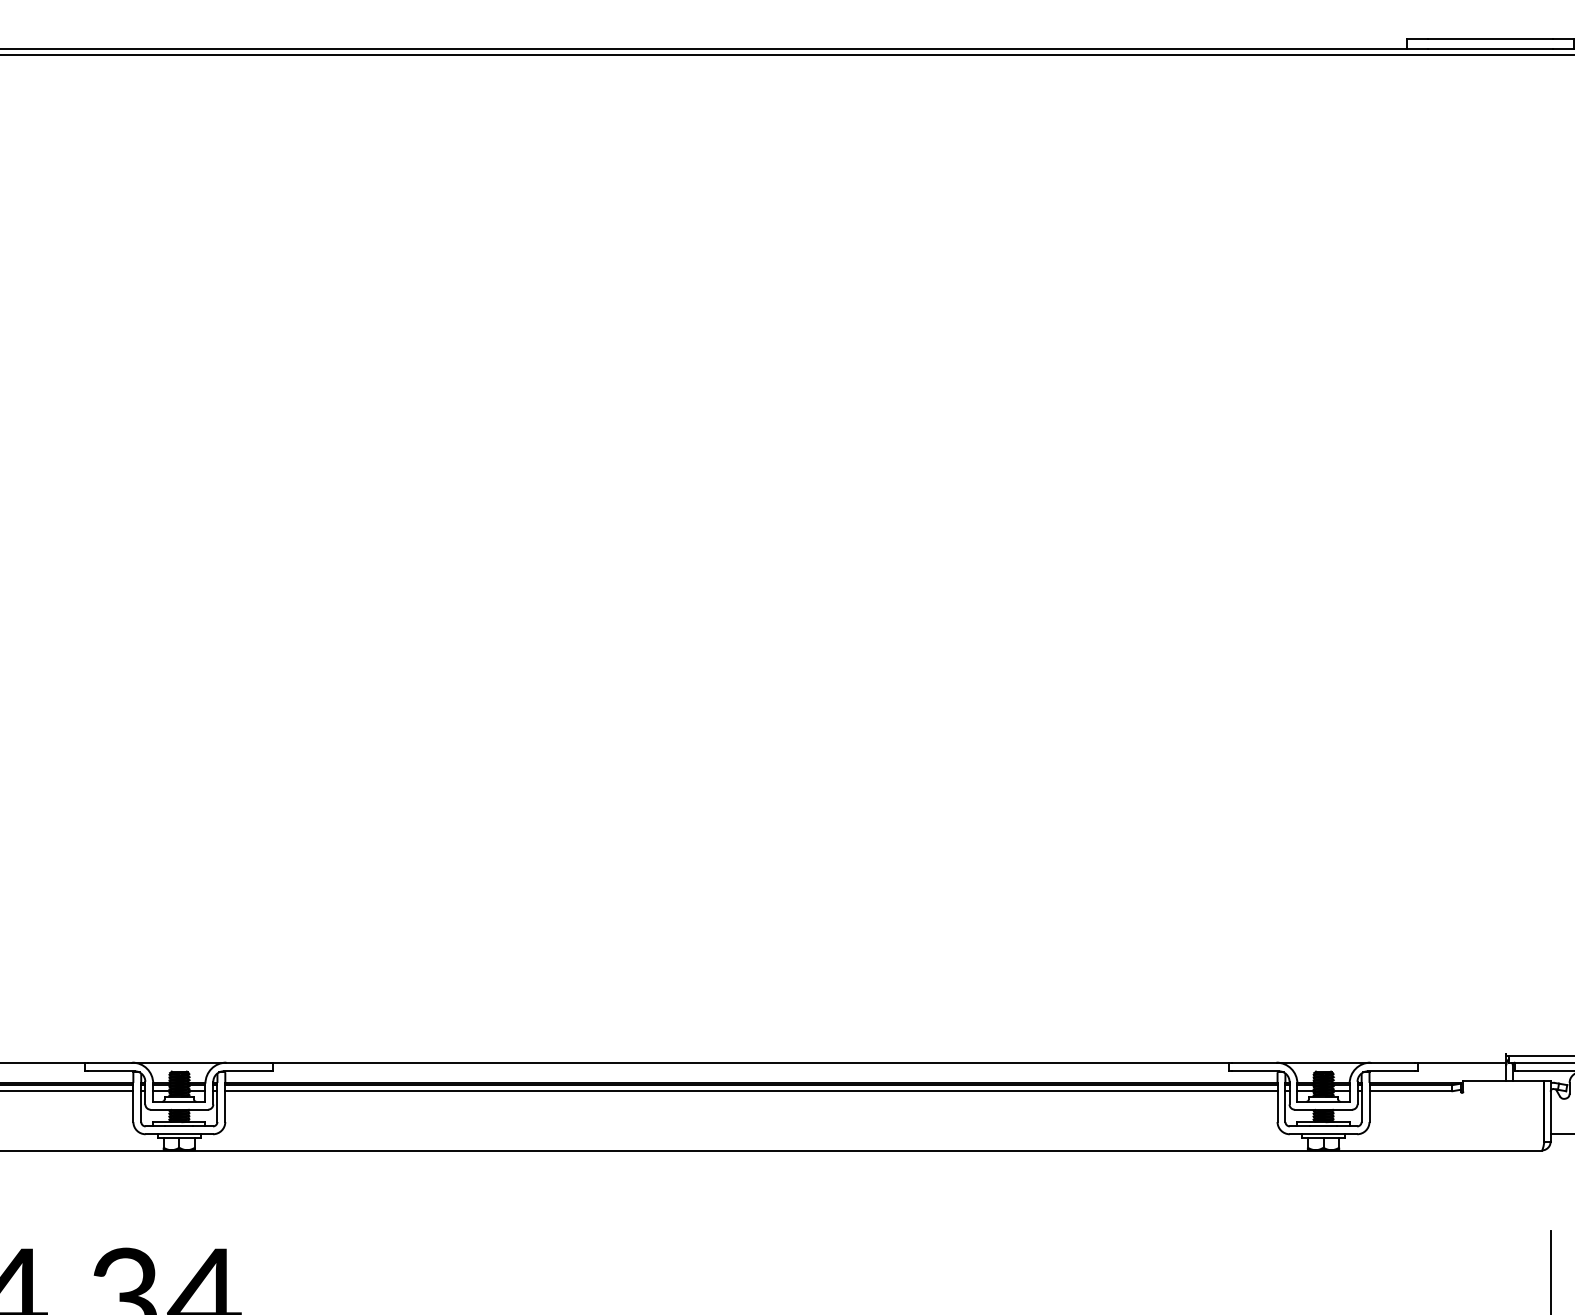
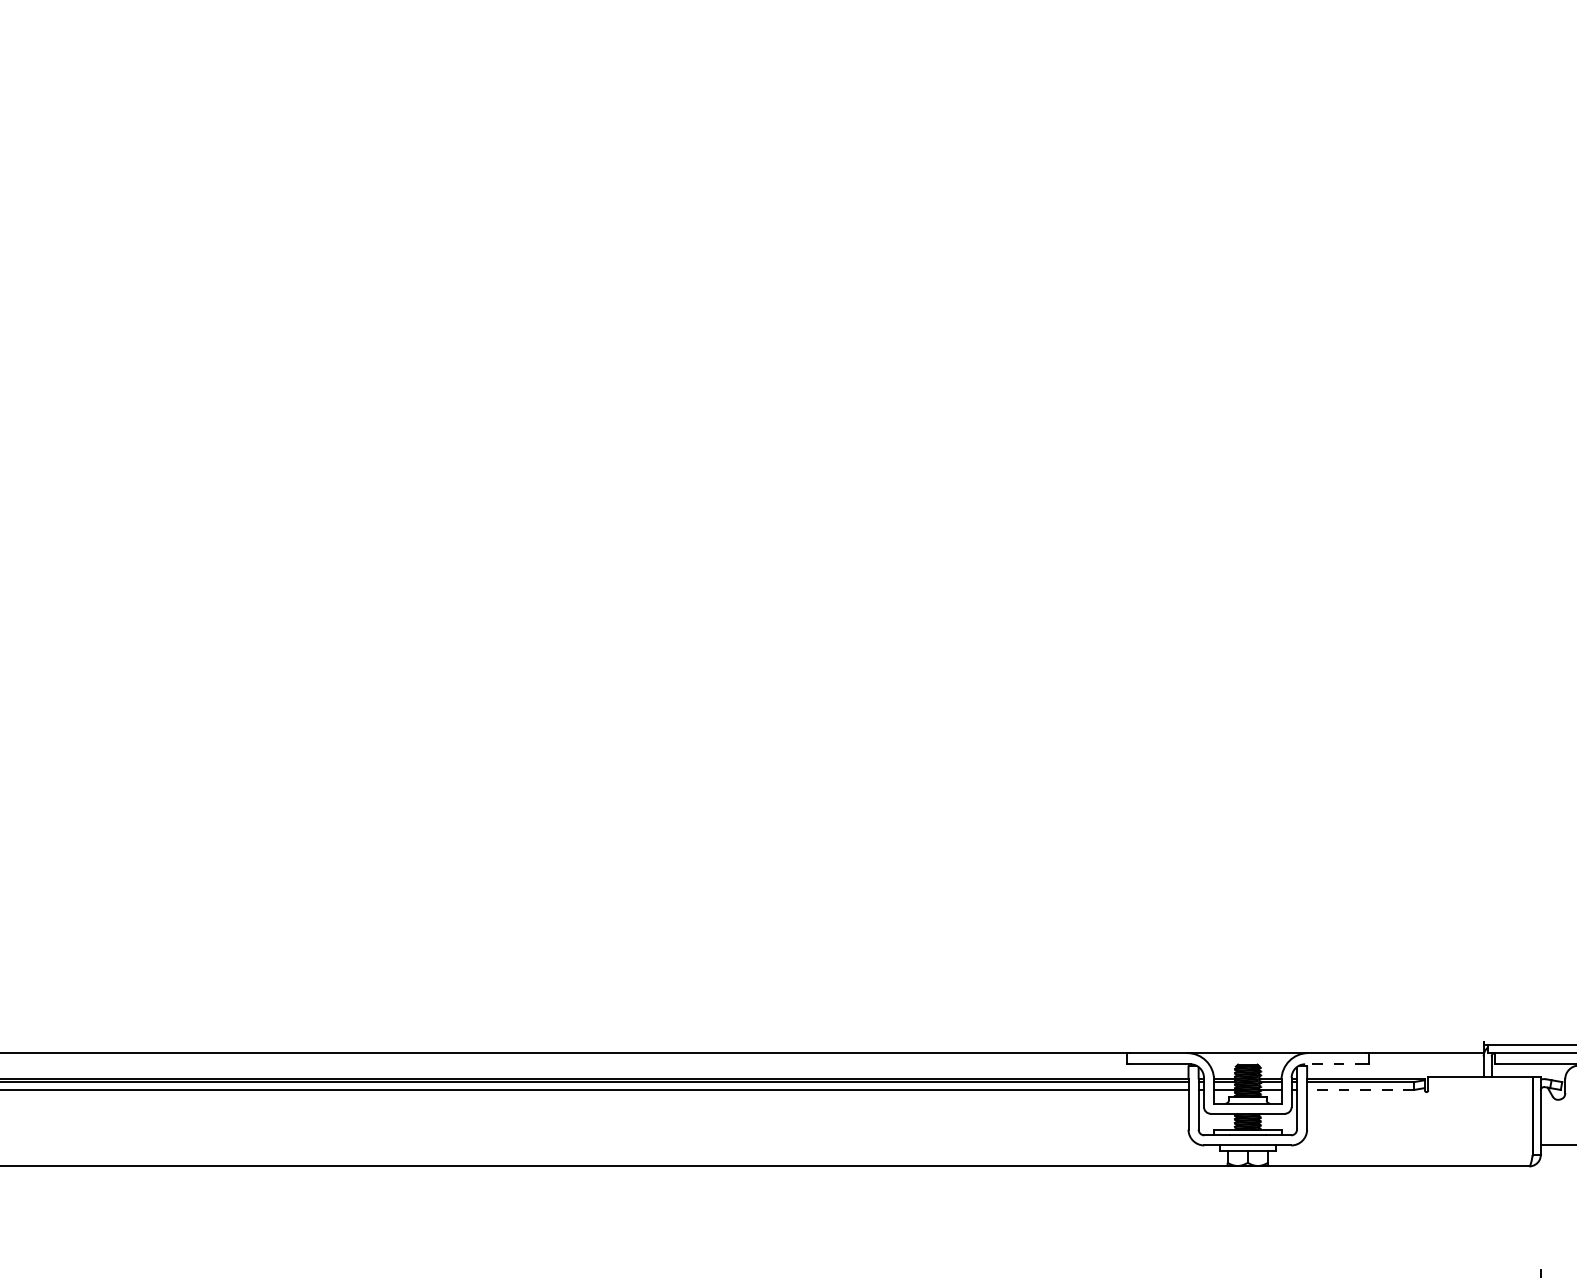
line: (1391, 1071) -> (1335, 1064), solid -> dashed
line: (1410, 1091) -> (1360, 1090), solid -> dashed

